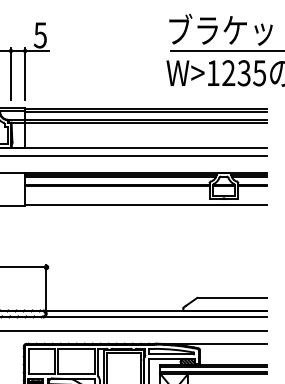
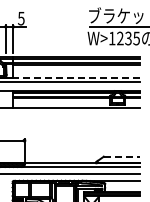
line: (145, 147) -> (76, 77), solid -> dashed
line: (232, 297) -> (122, 156), solid -> dashed

